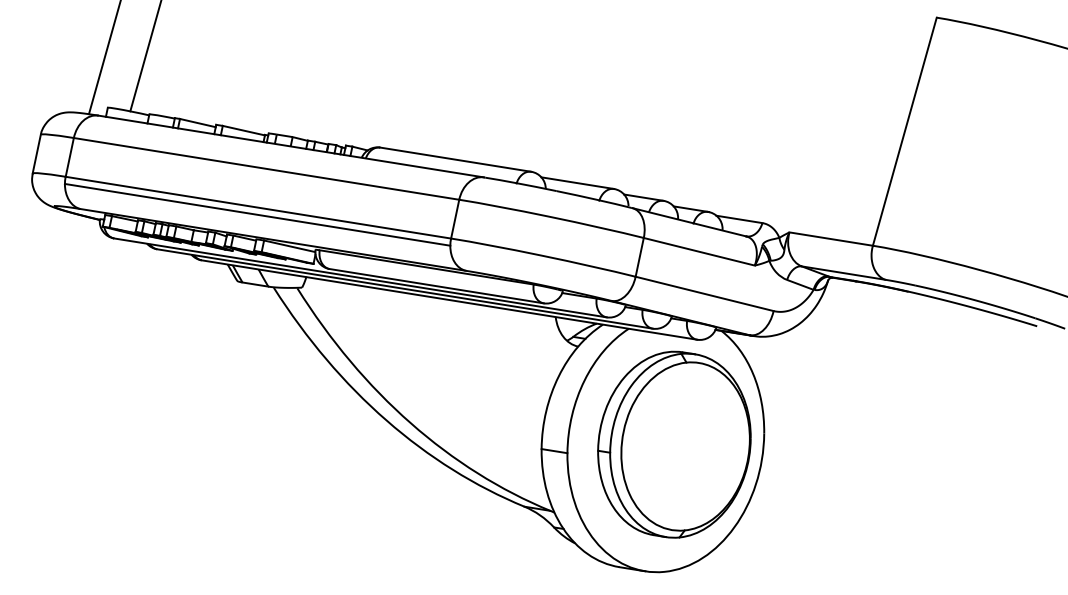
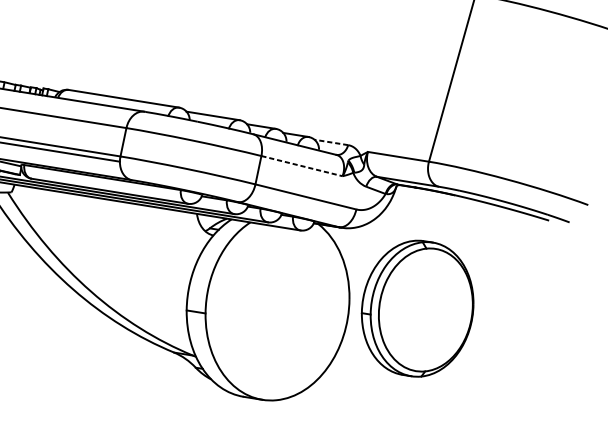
line: (738, 219) -> (330, 142), solid -> dashed
line: (699, 251) -> (302, 165), solid -> dashed
part: (674, 444) -> (417, 308), moved

